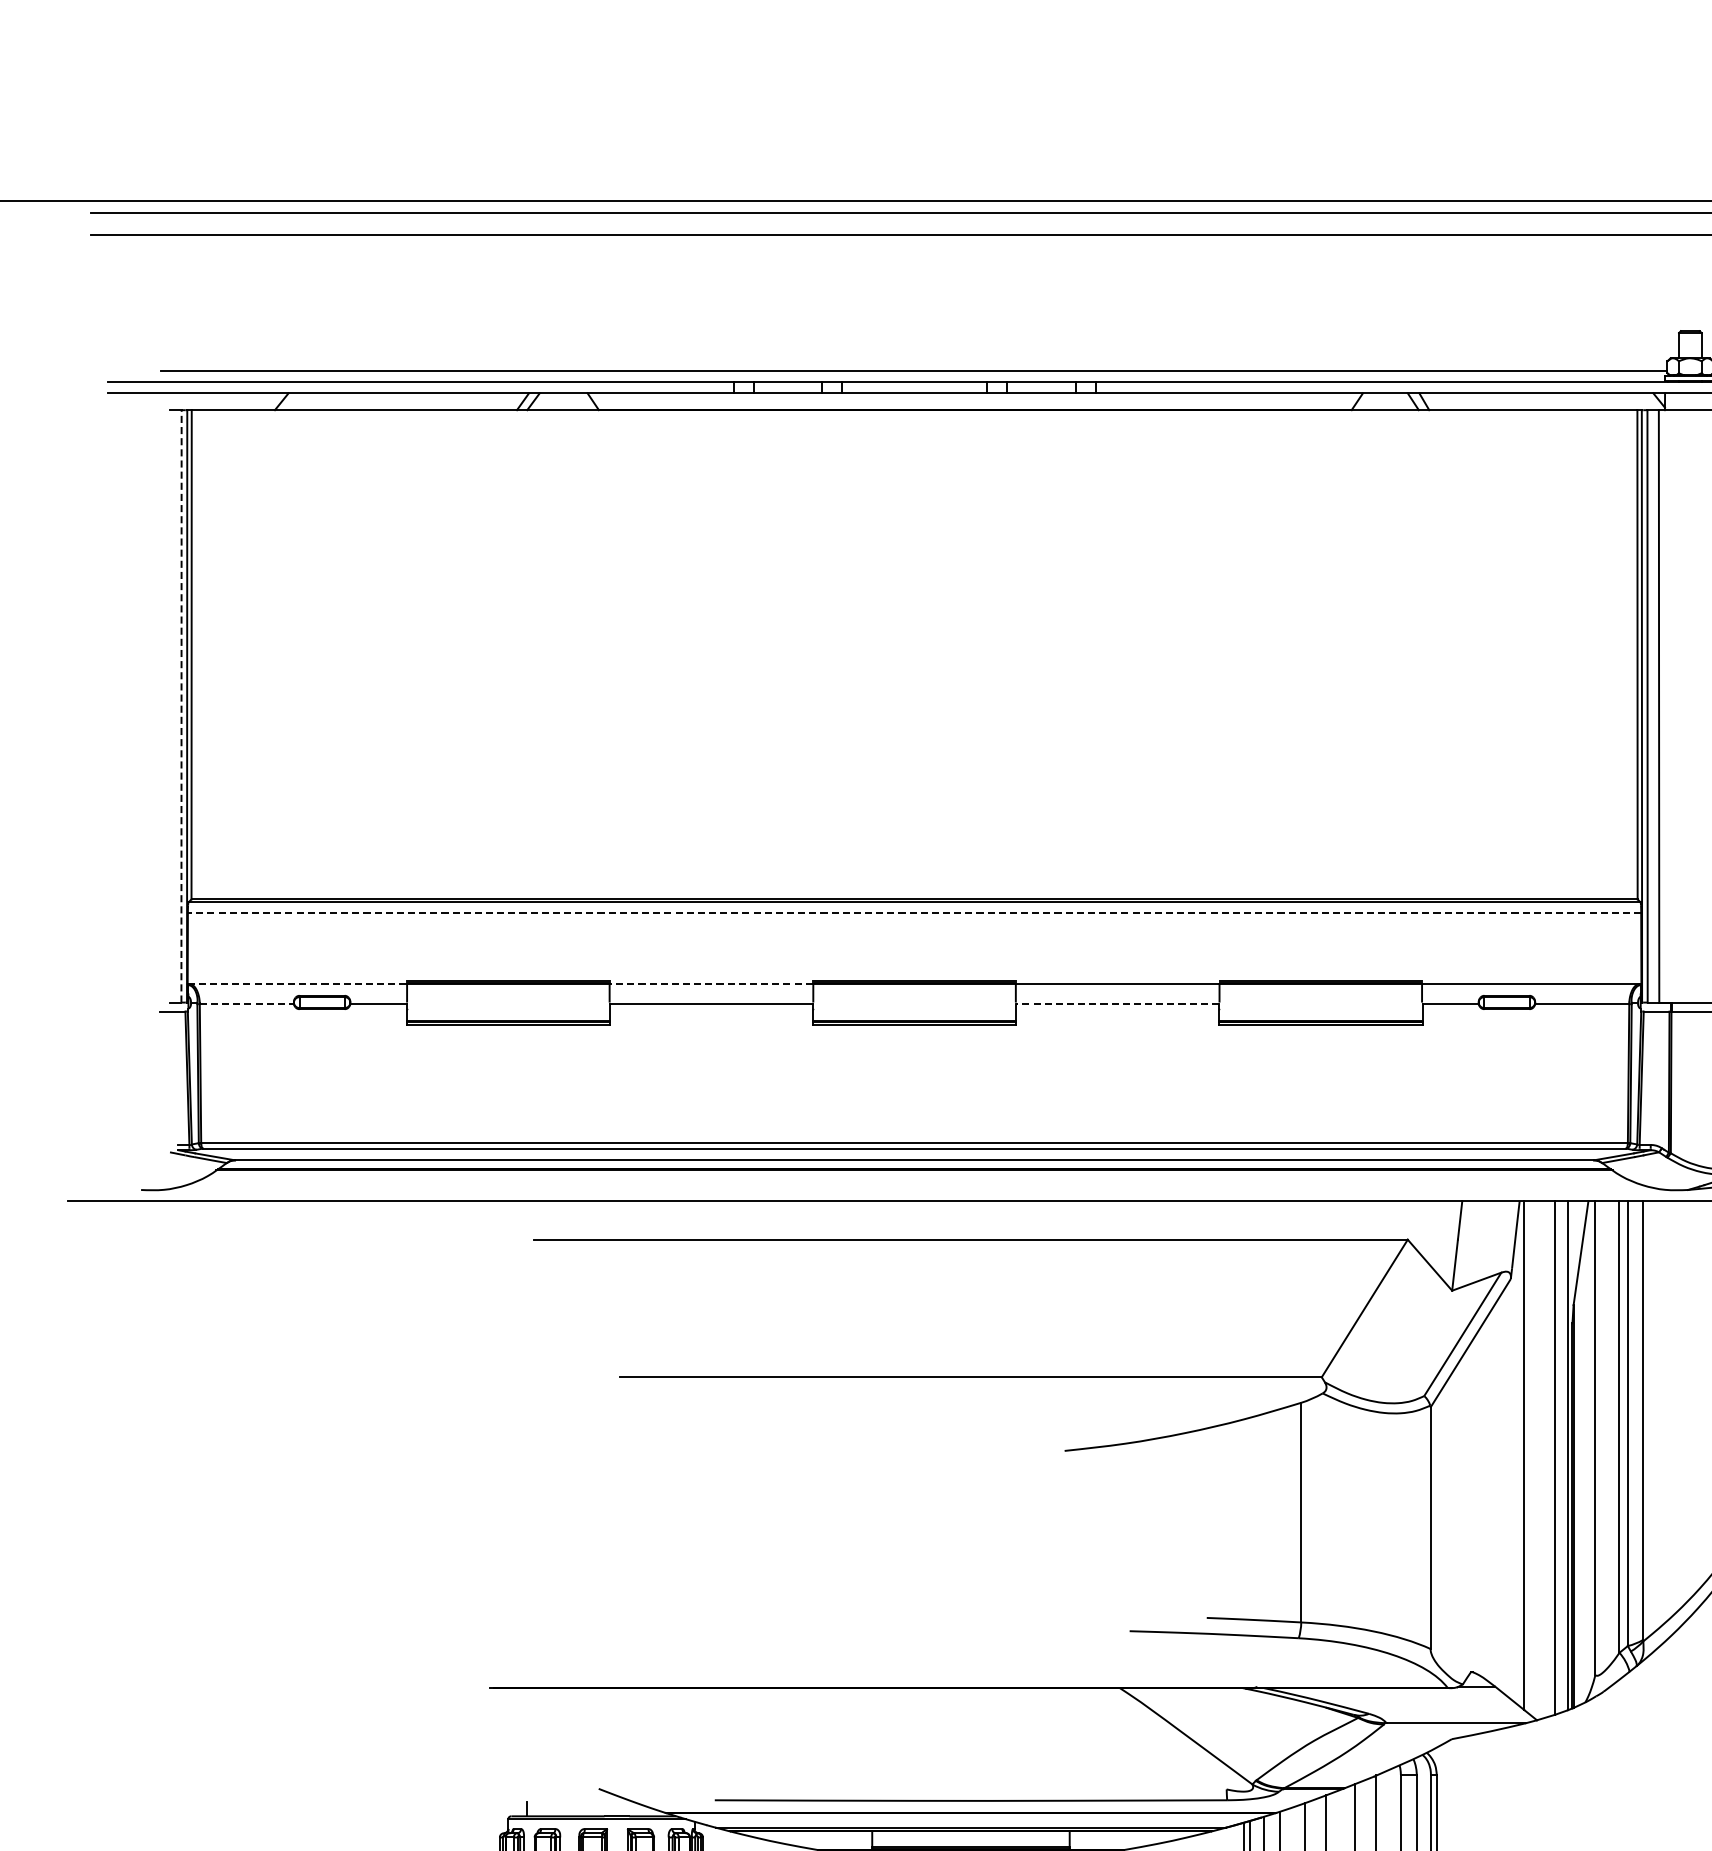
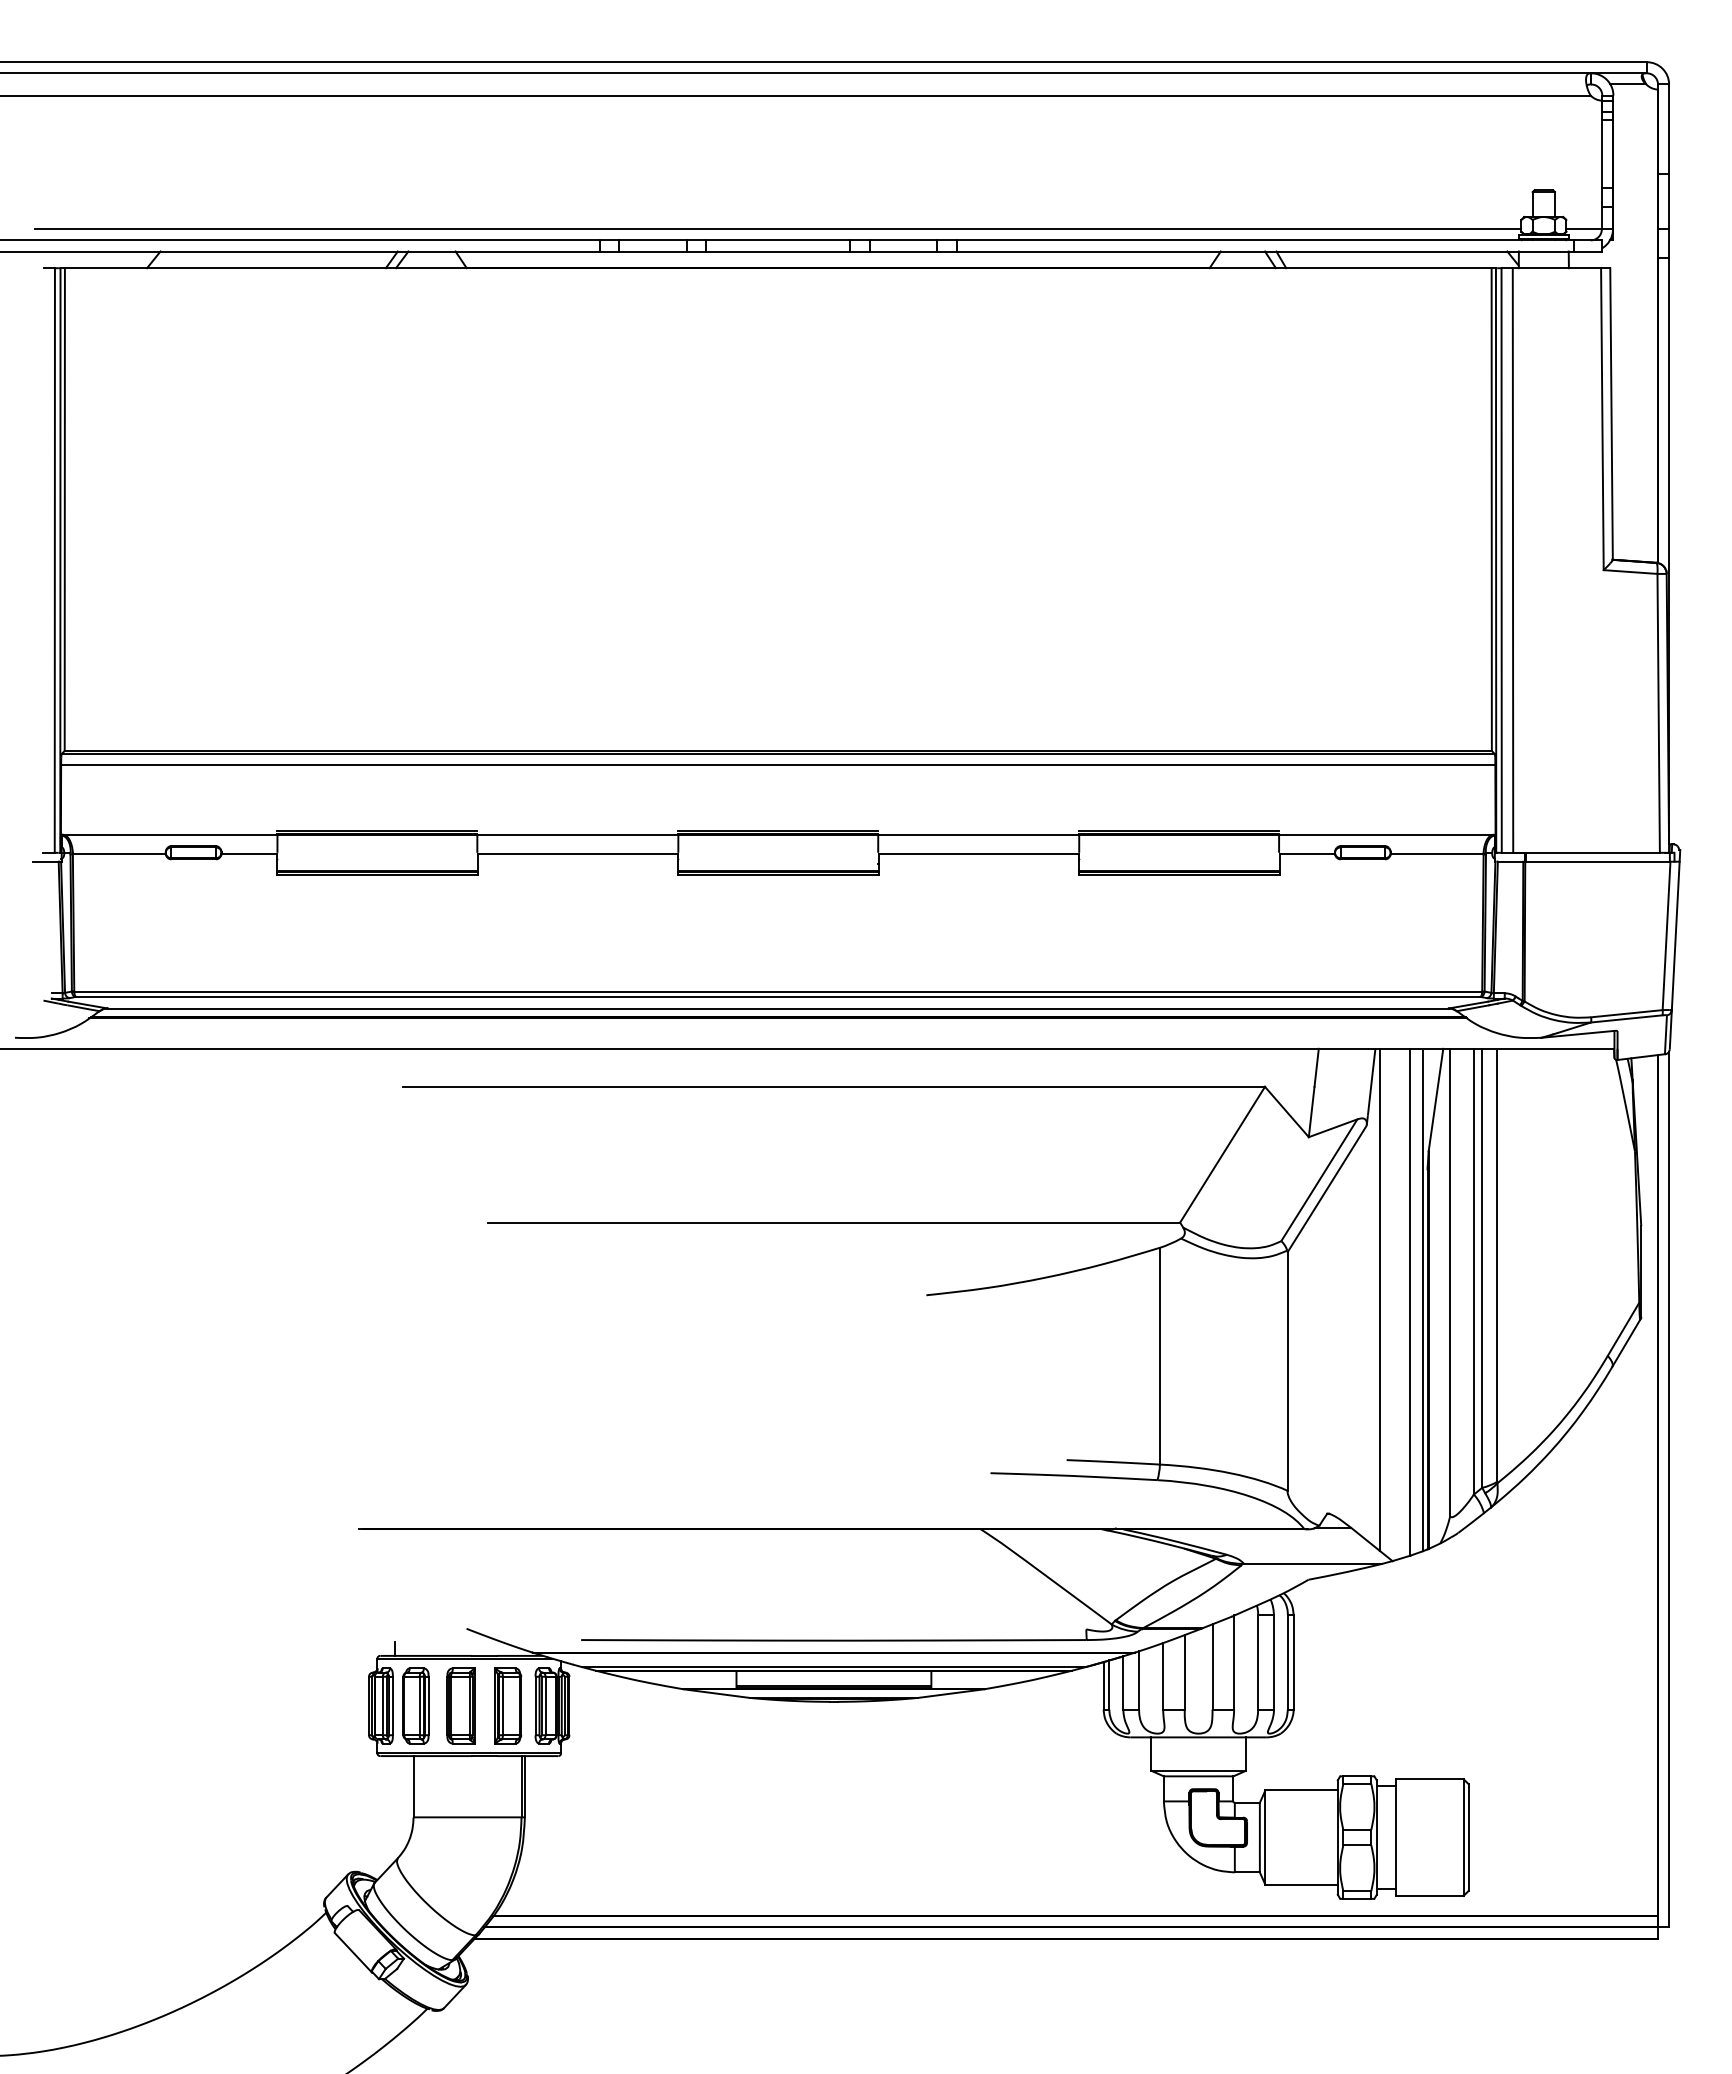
line: (181, 706) -> (54, 560), dashed -> solid
line: (913, 913) -> (777, 764), dashed -> solid
line: (298, 984) -> (170, 834), dashed -> solid
line: (711, 984) -> (577, 834), dashed -> solid
line: (247, 1004) -> (119, 854), dashed -> solid
line: (1117, 1004) -> (978, 854), dashed -> solid

